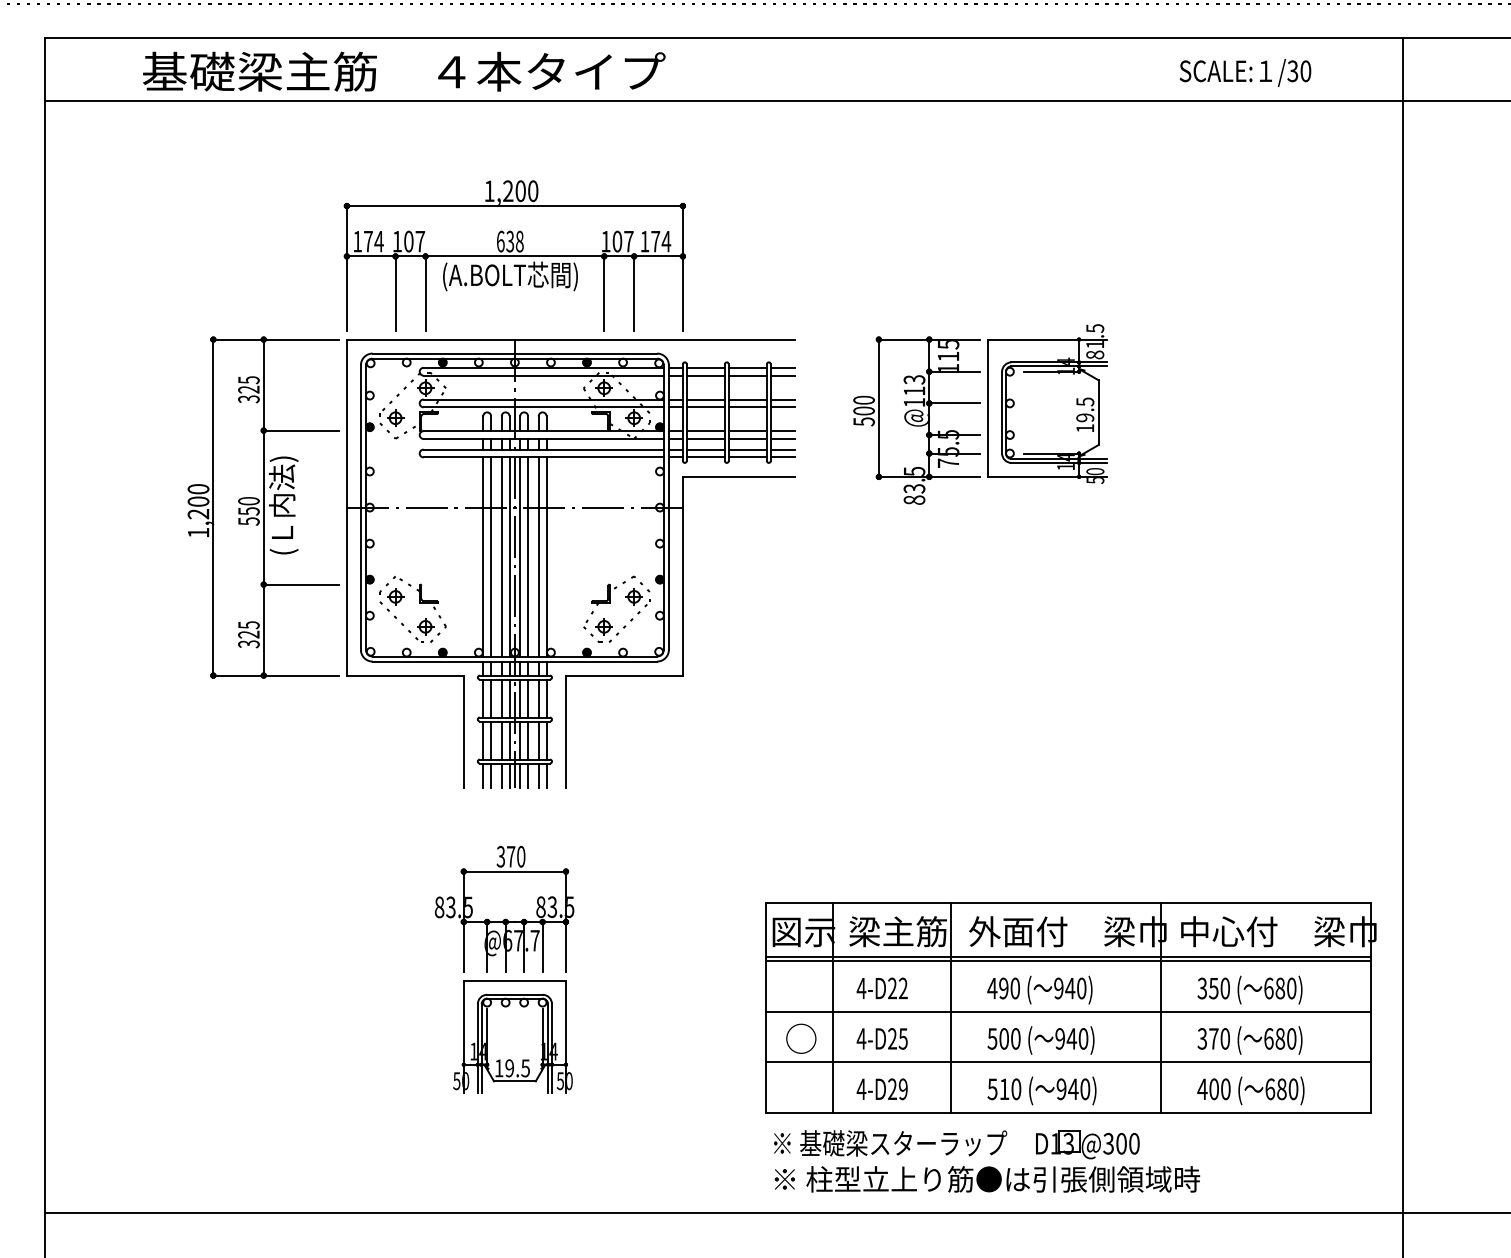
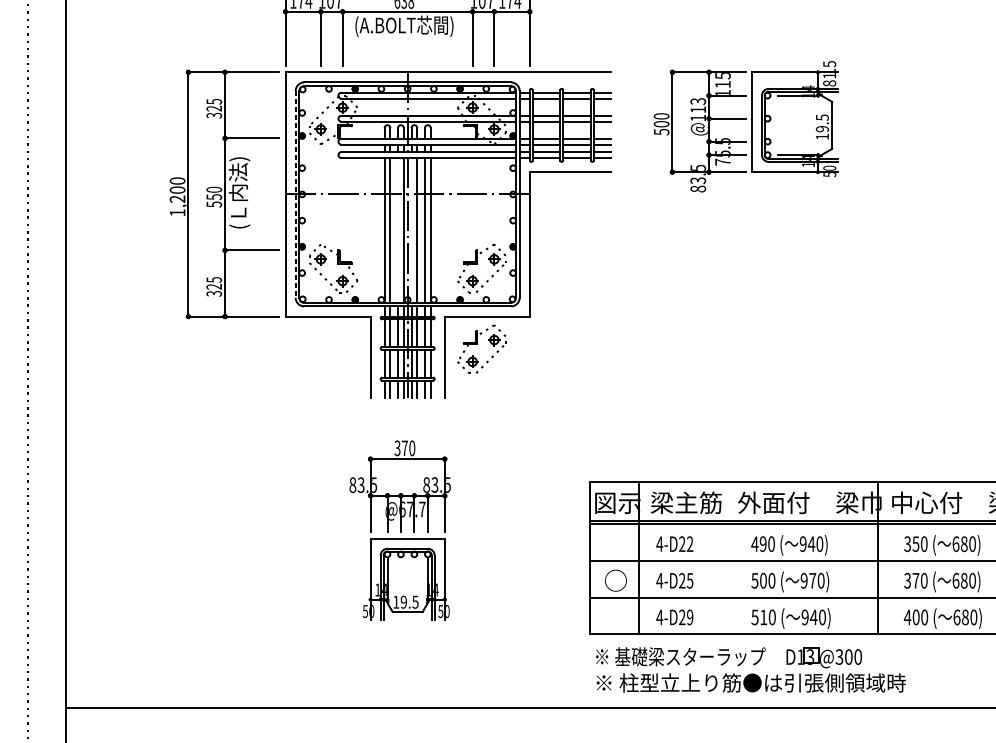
line: (360, 508) -> (295, 195), solid -> dashed
line: (501, 556) -> (397, 230), removed
line: (520, 556) -> (411, 230), removed
part: (610, 714) -> (477, 344), added
line: (951, 1007) -> (725, 557), removed
text: (1071, 1038) -> (812, 580), 940) -> 970)

